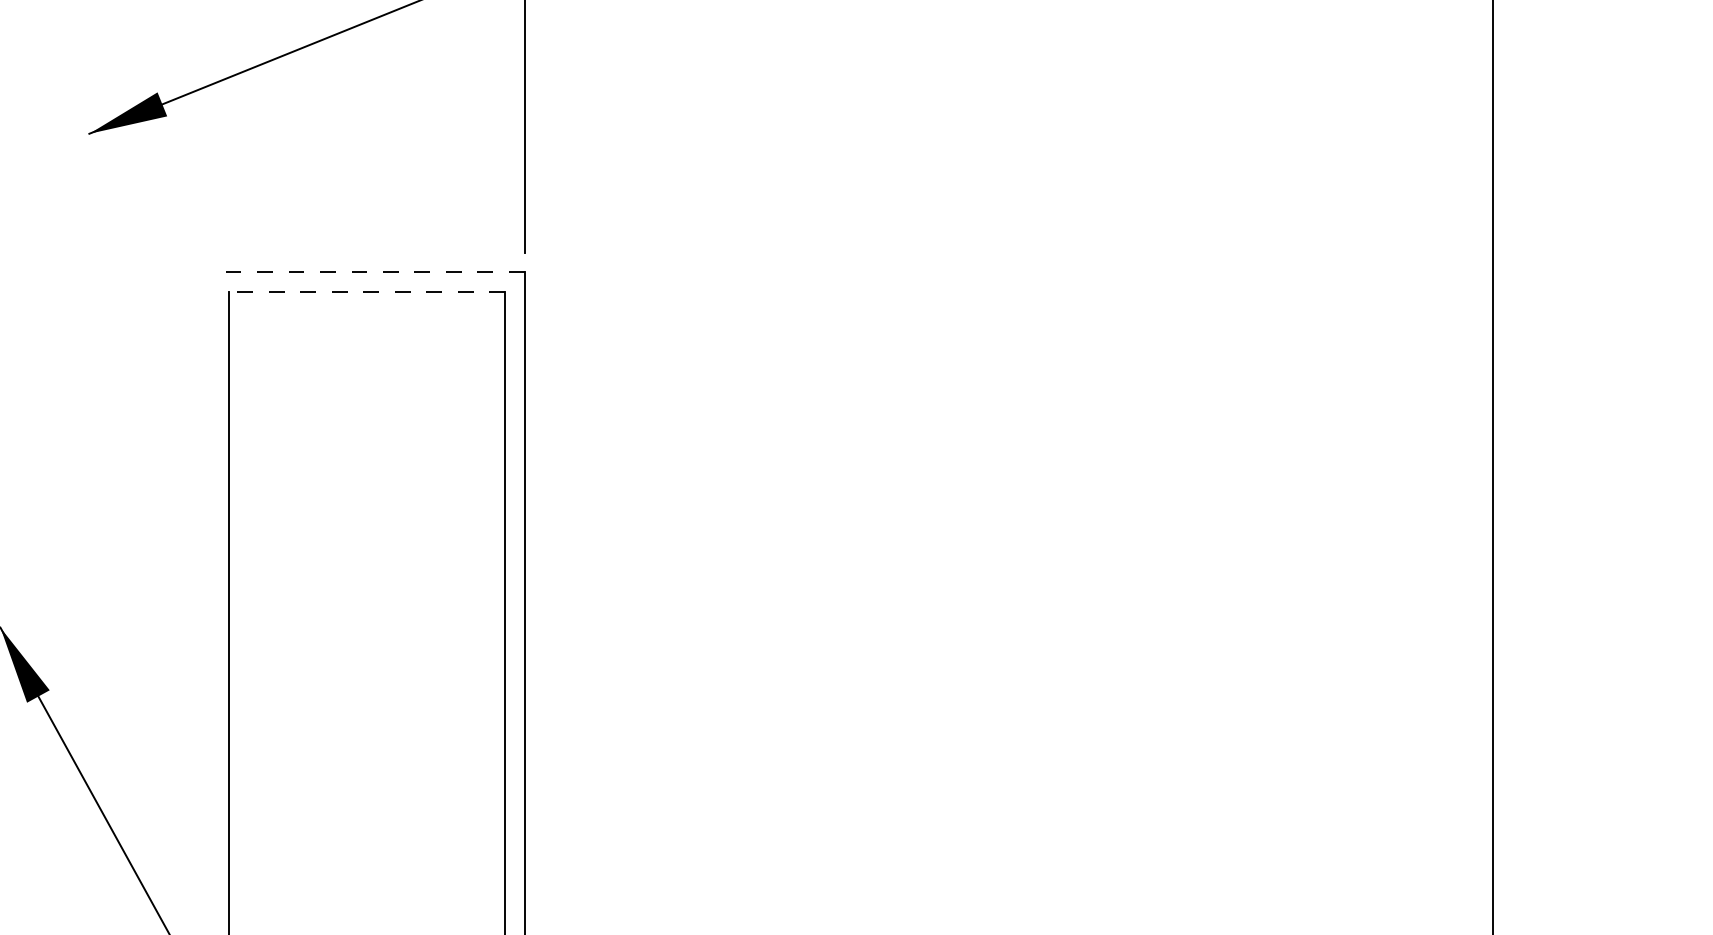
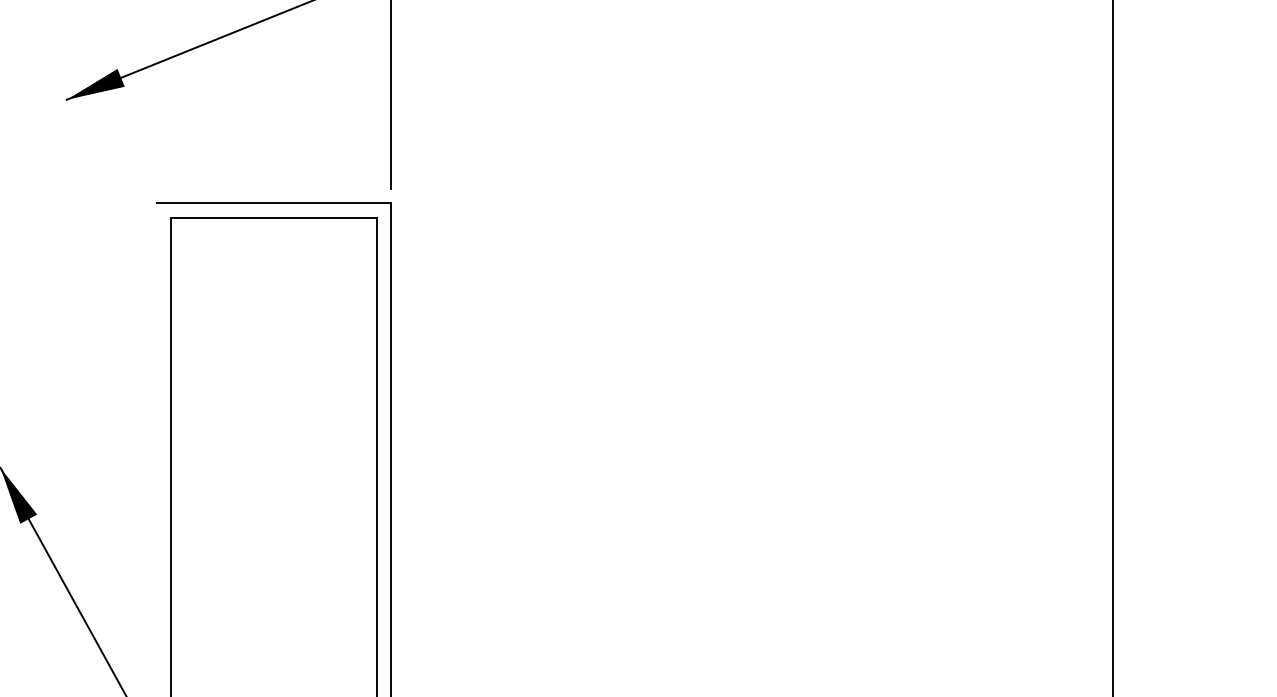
line: (366, 271) -> (273, 202), dashed -> solid
line: (366, 291) -> (273, 217), dashed -> solid

